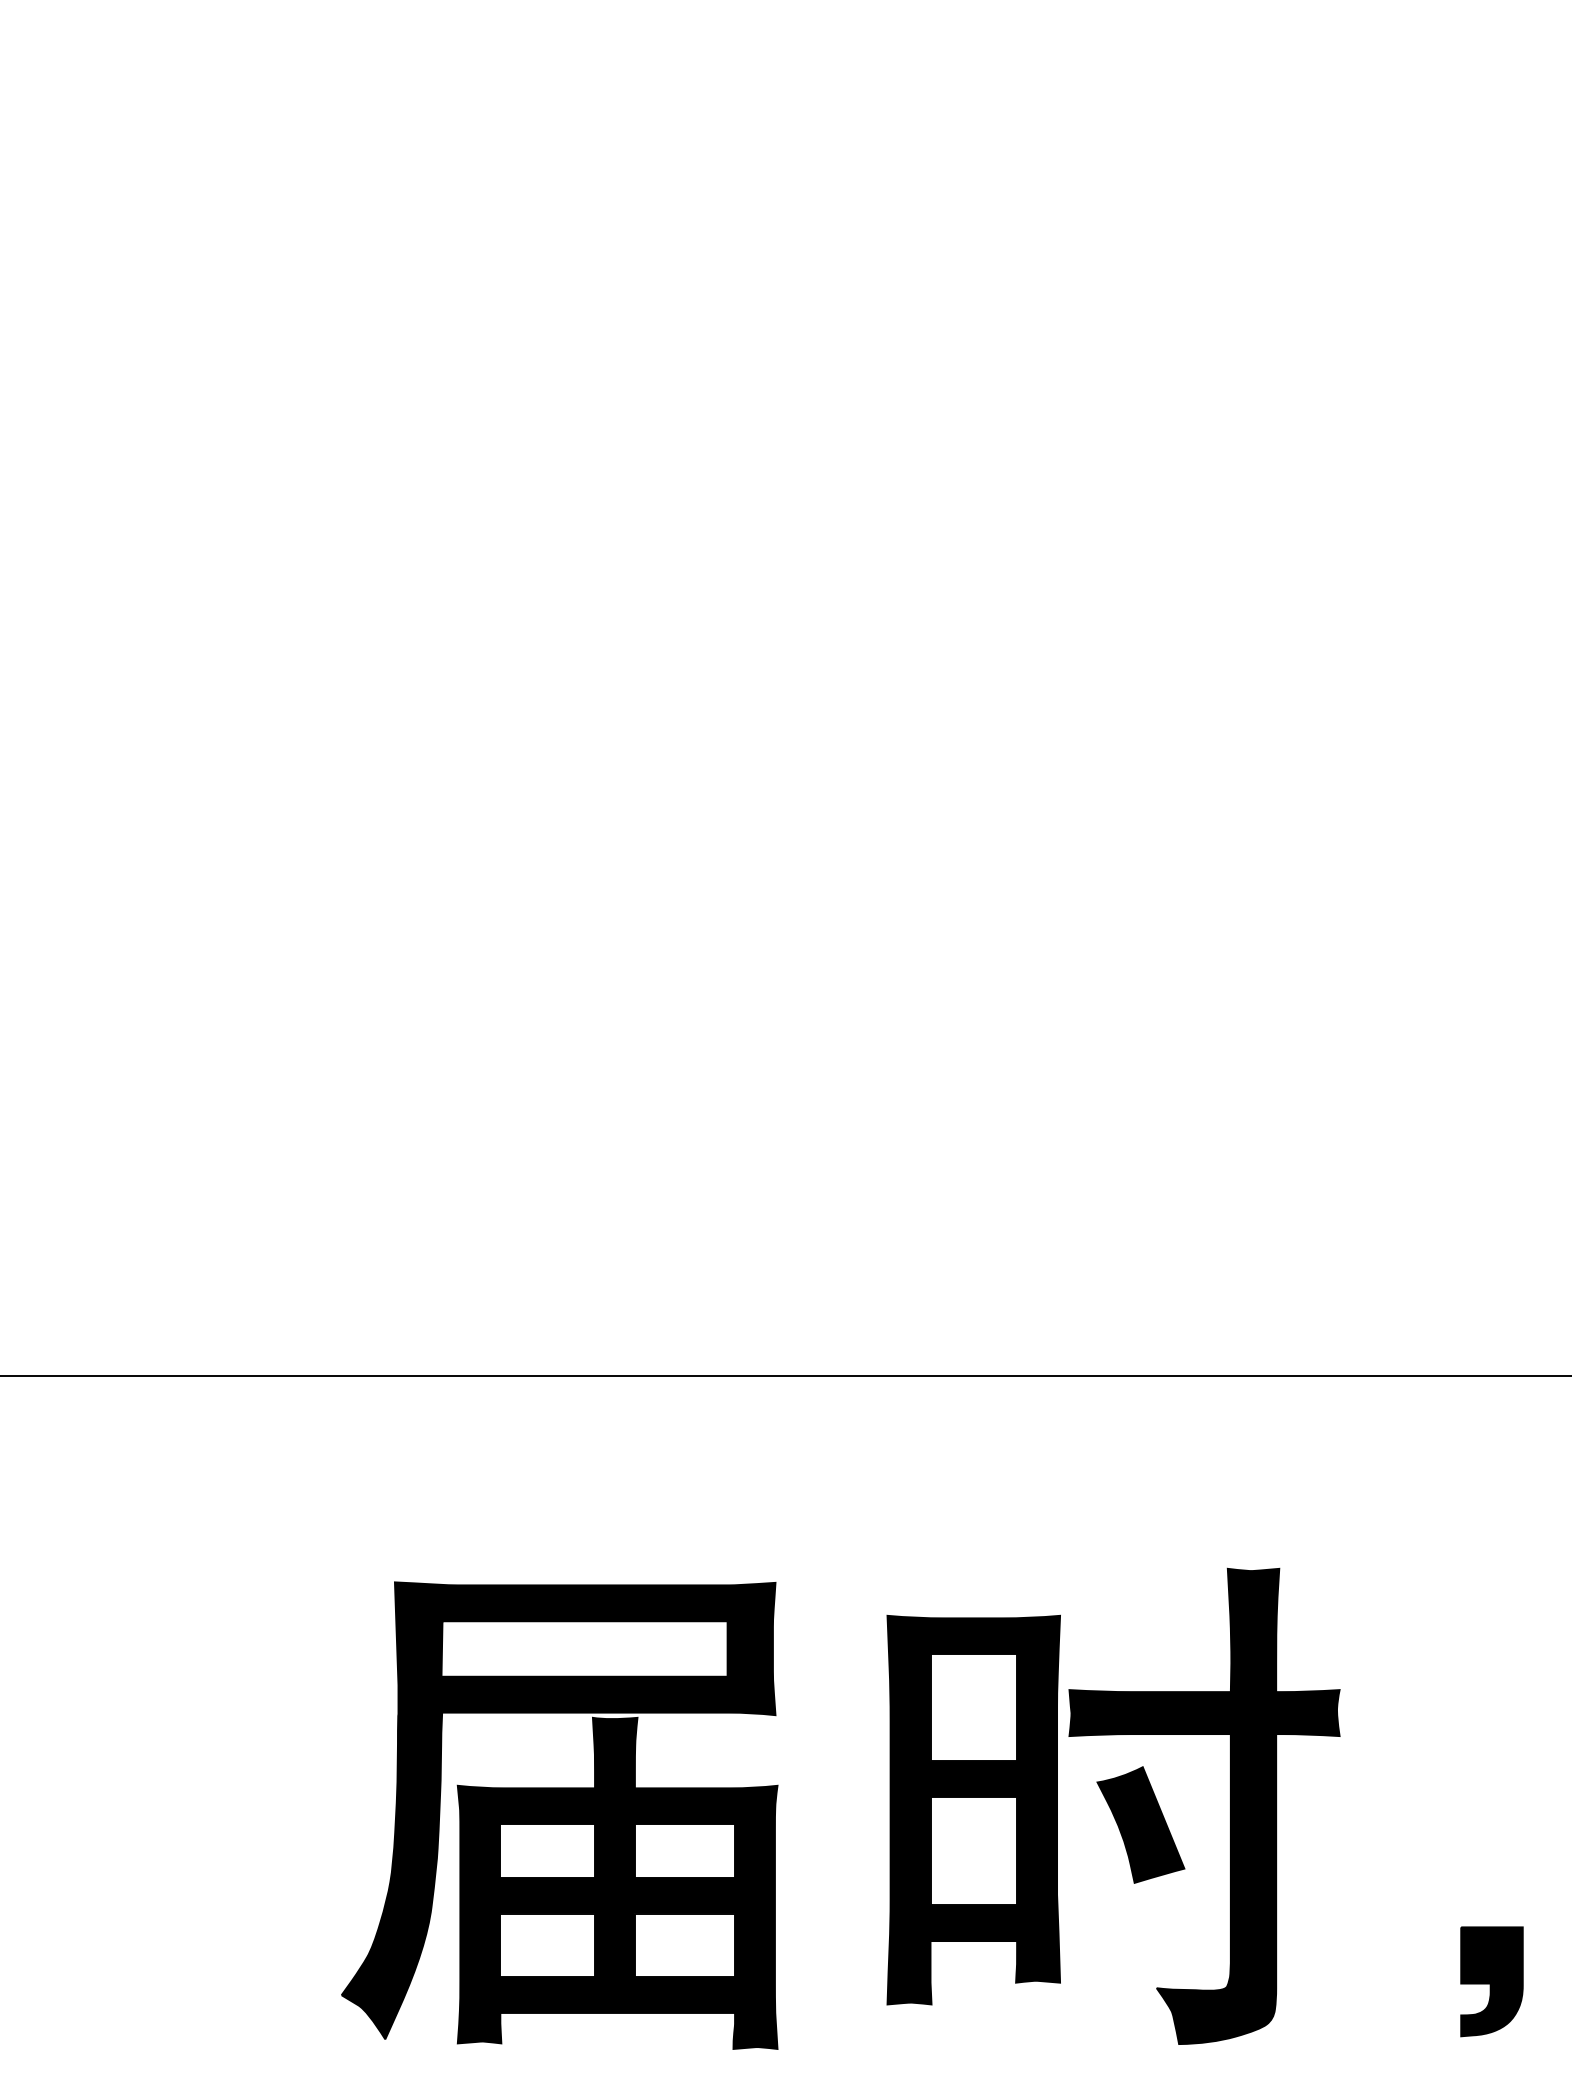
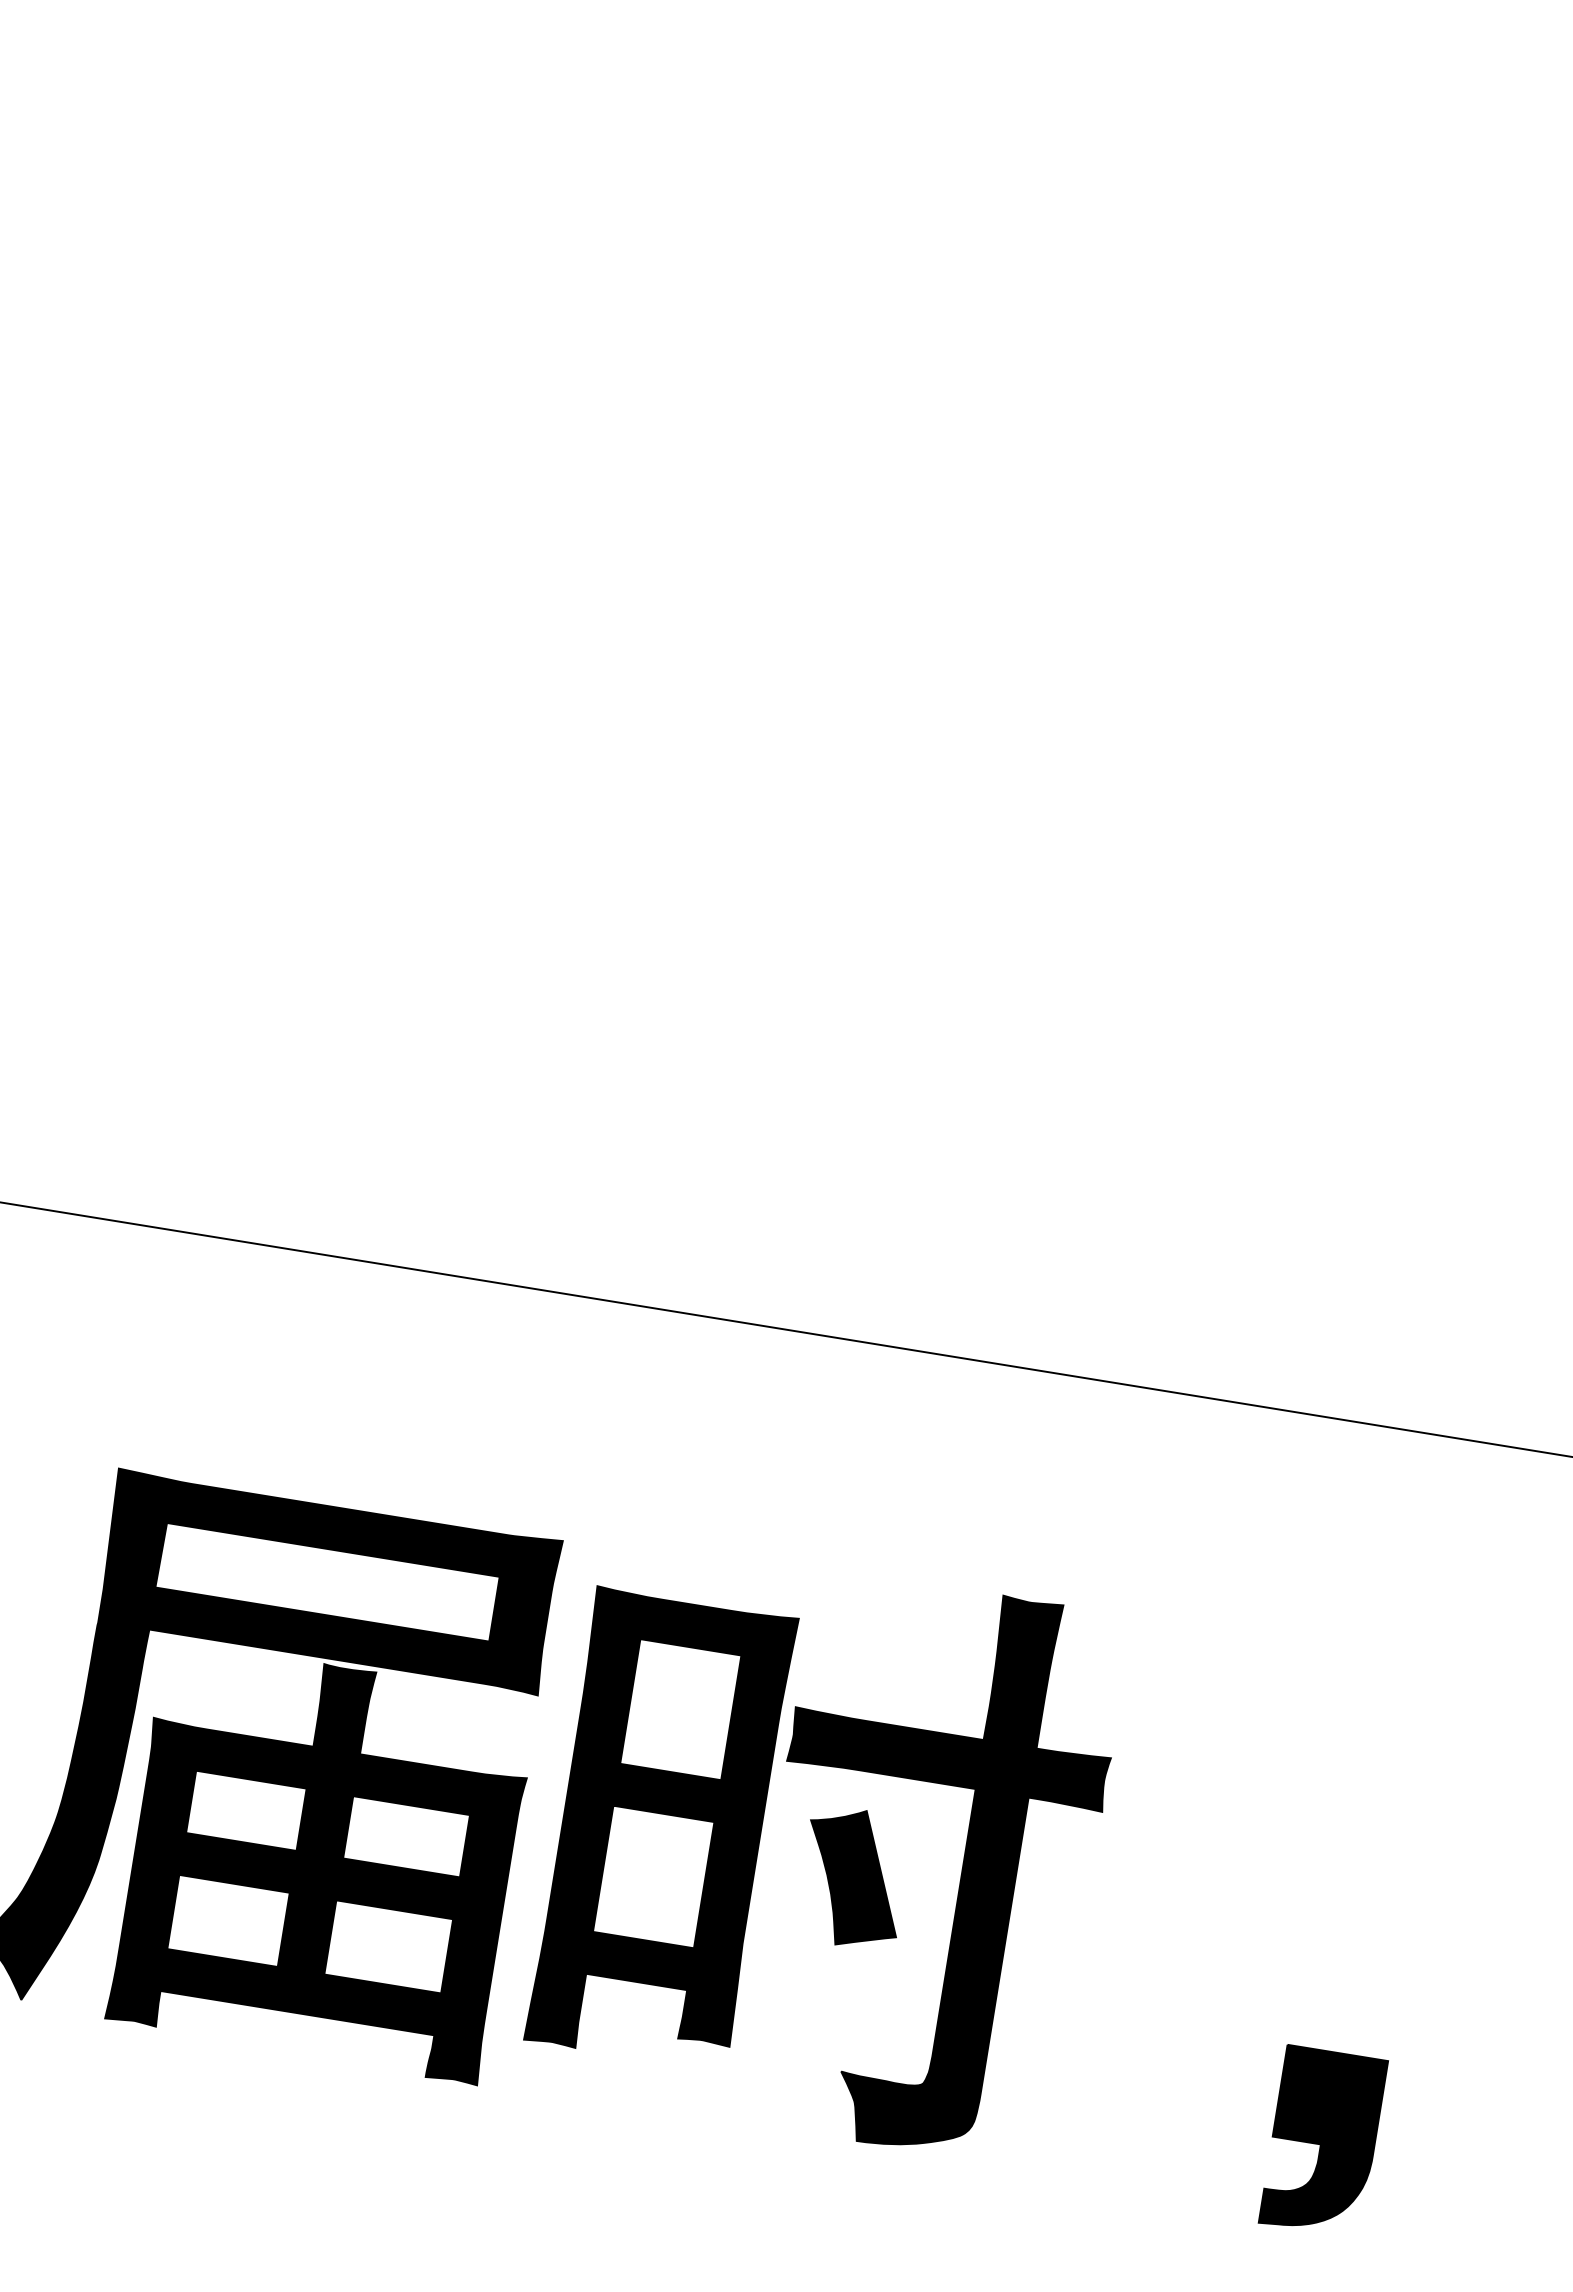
part: (1113, 1805) -> (825, 1850), moved
part: (1491, 1981) -> (1322, 2141), size x1.4

